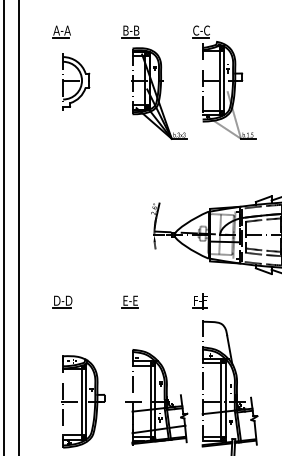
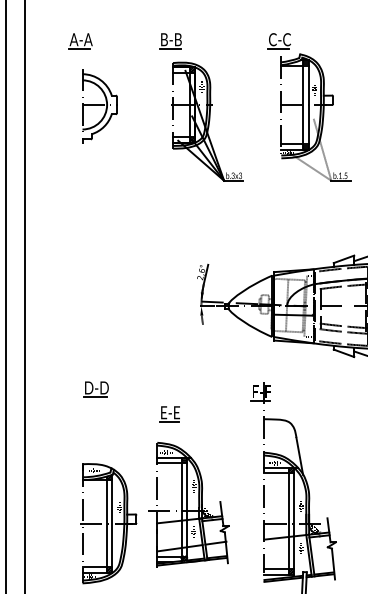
part: (224, 82) -> (309, 107), moved
part: (62, 301) -> (96, 388), moved
part: (129, 301) -> (169, 413), moved
part: (156, 397) -> (188, 504), moved

